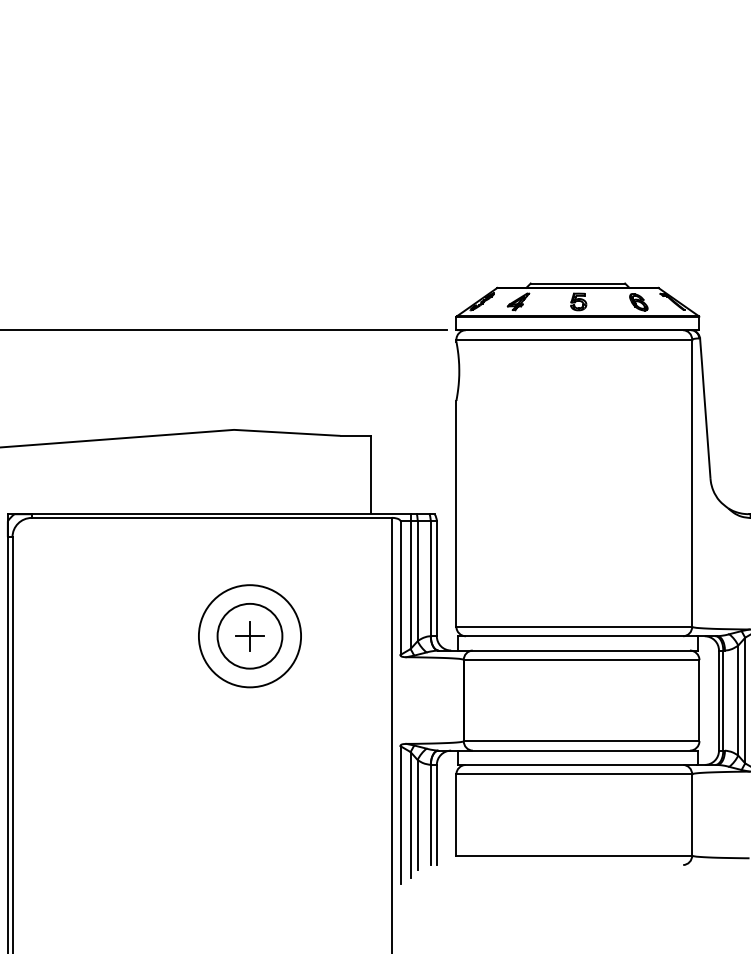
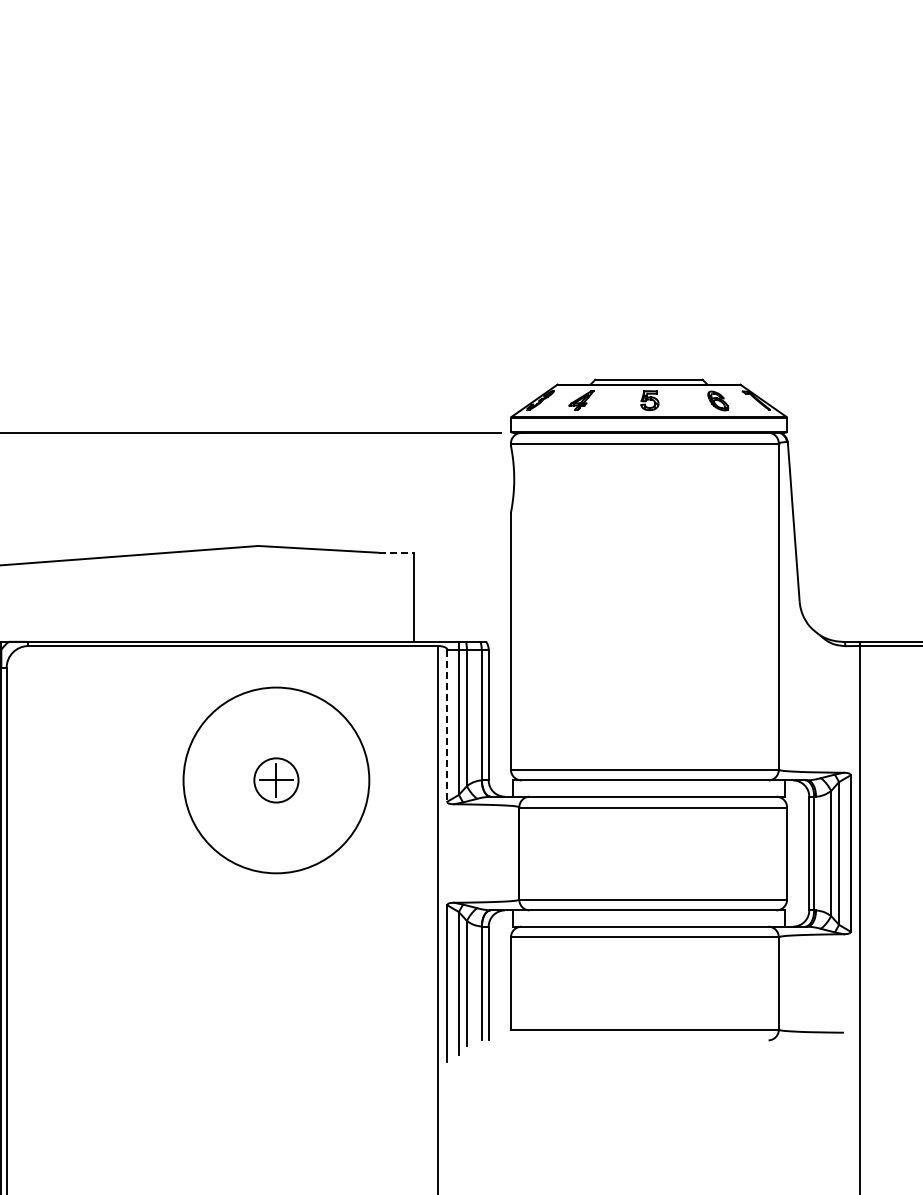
line: (356, 435) -> (397, 552), solid -> dashed
line: (400, 587) -> (447, 725), solid -> dashed
circle: (250, 636) -> (276, 780), size x0.6
circle: (250, 636) -> (276, 780), size x1.6

